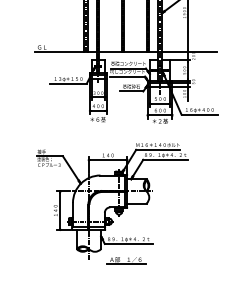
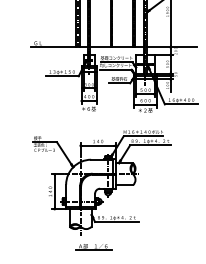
part: (126, 261) -> (93, 247), moved

